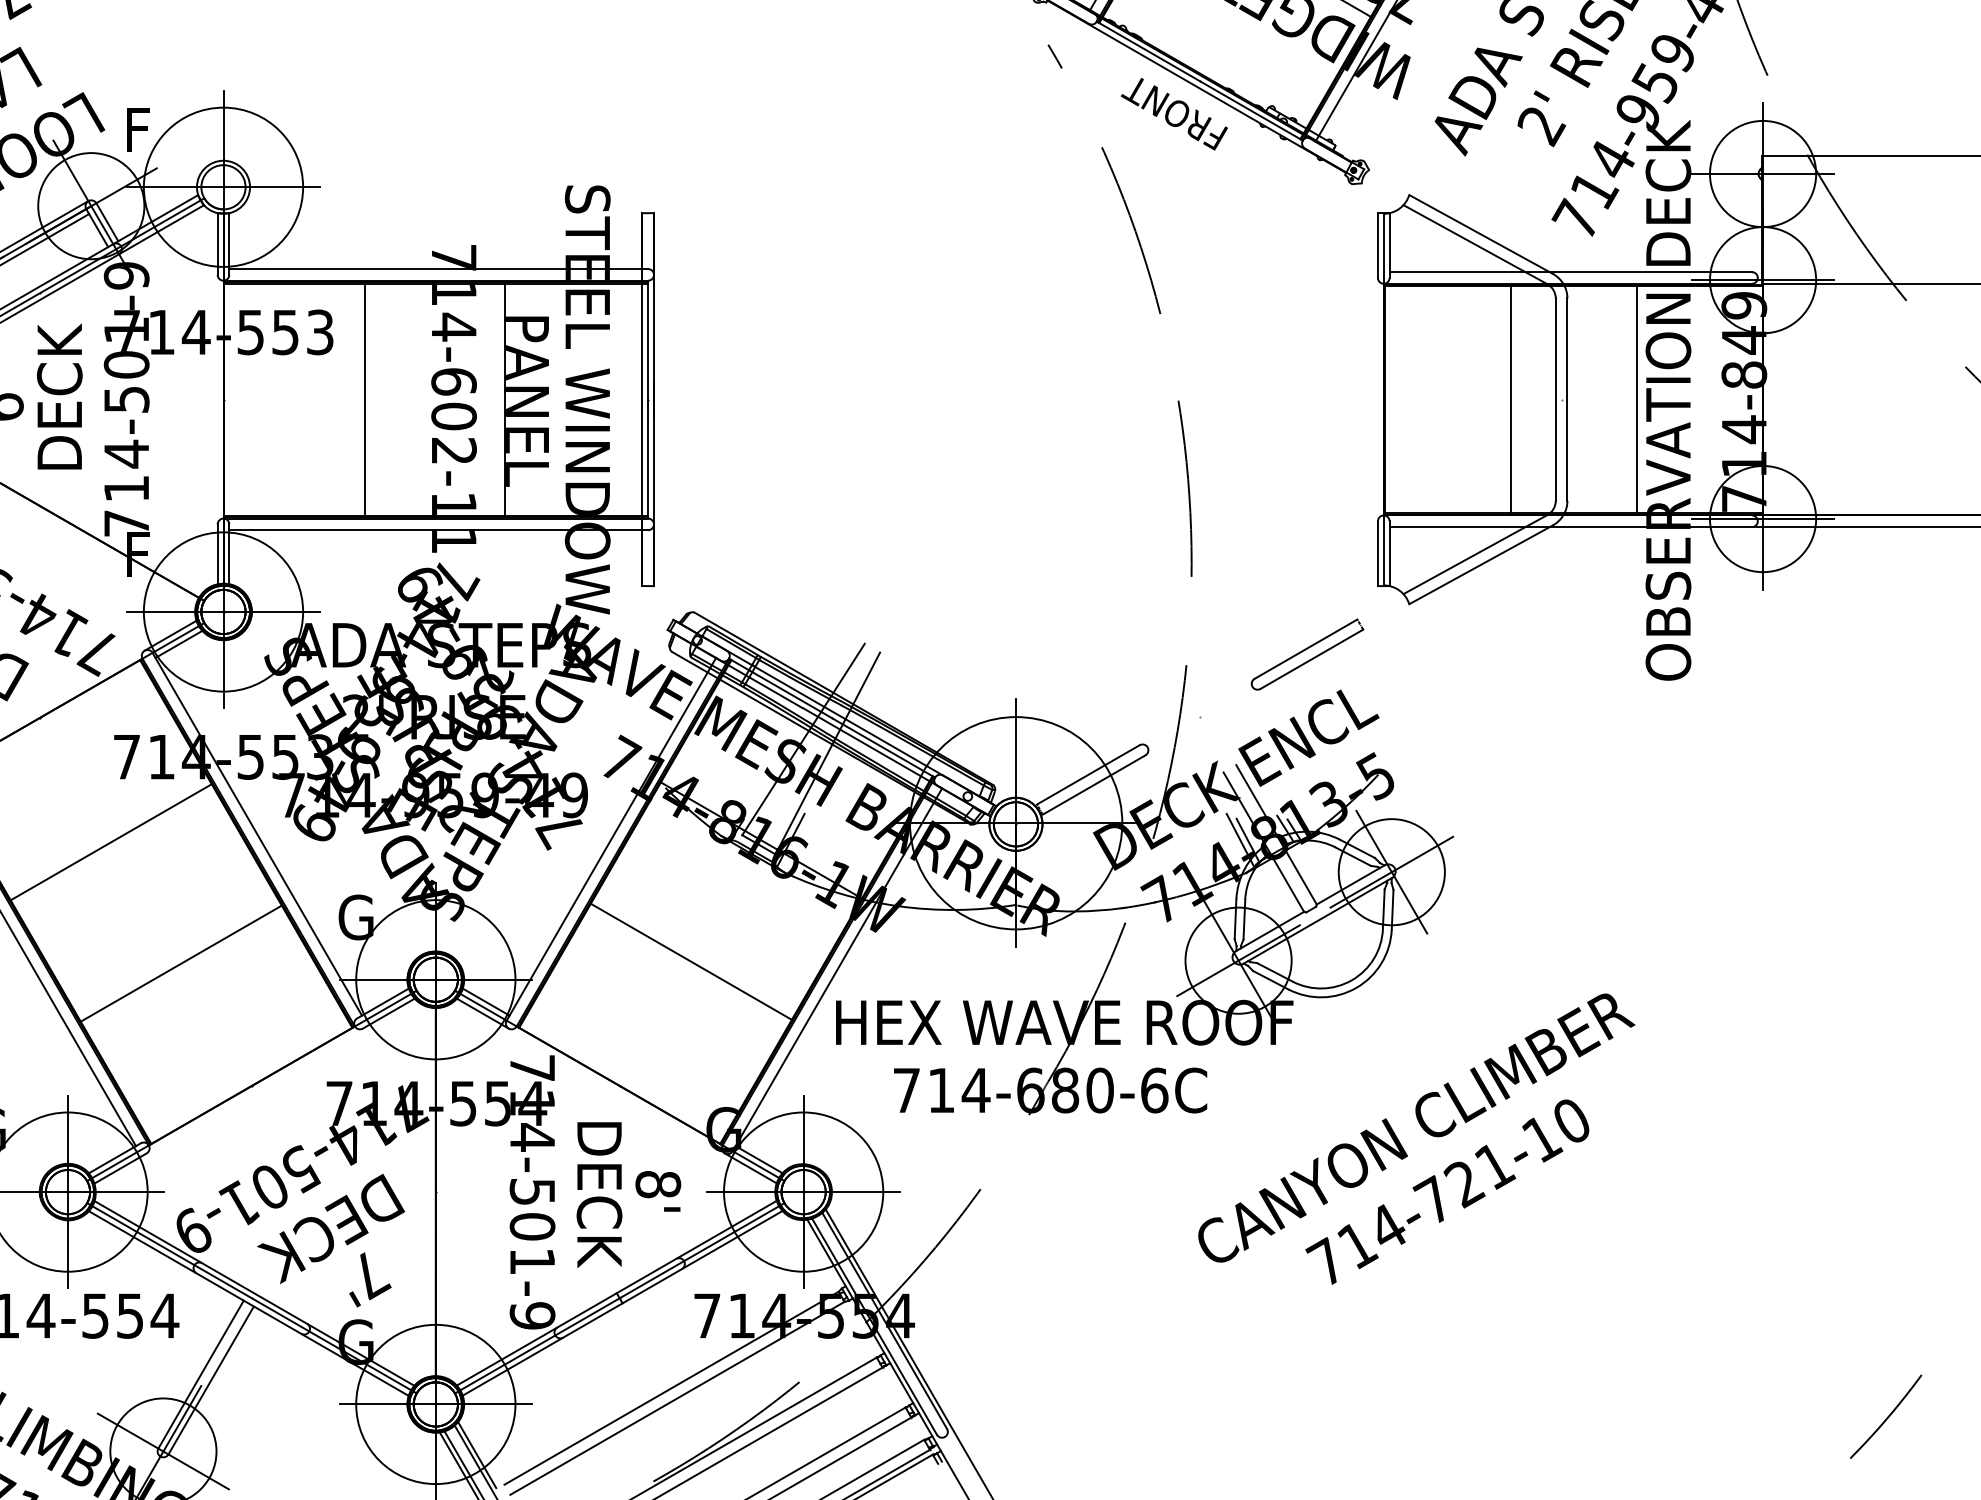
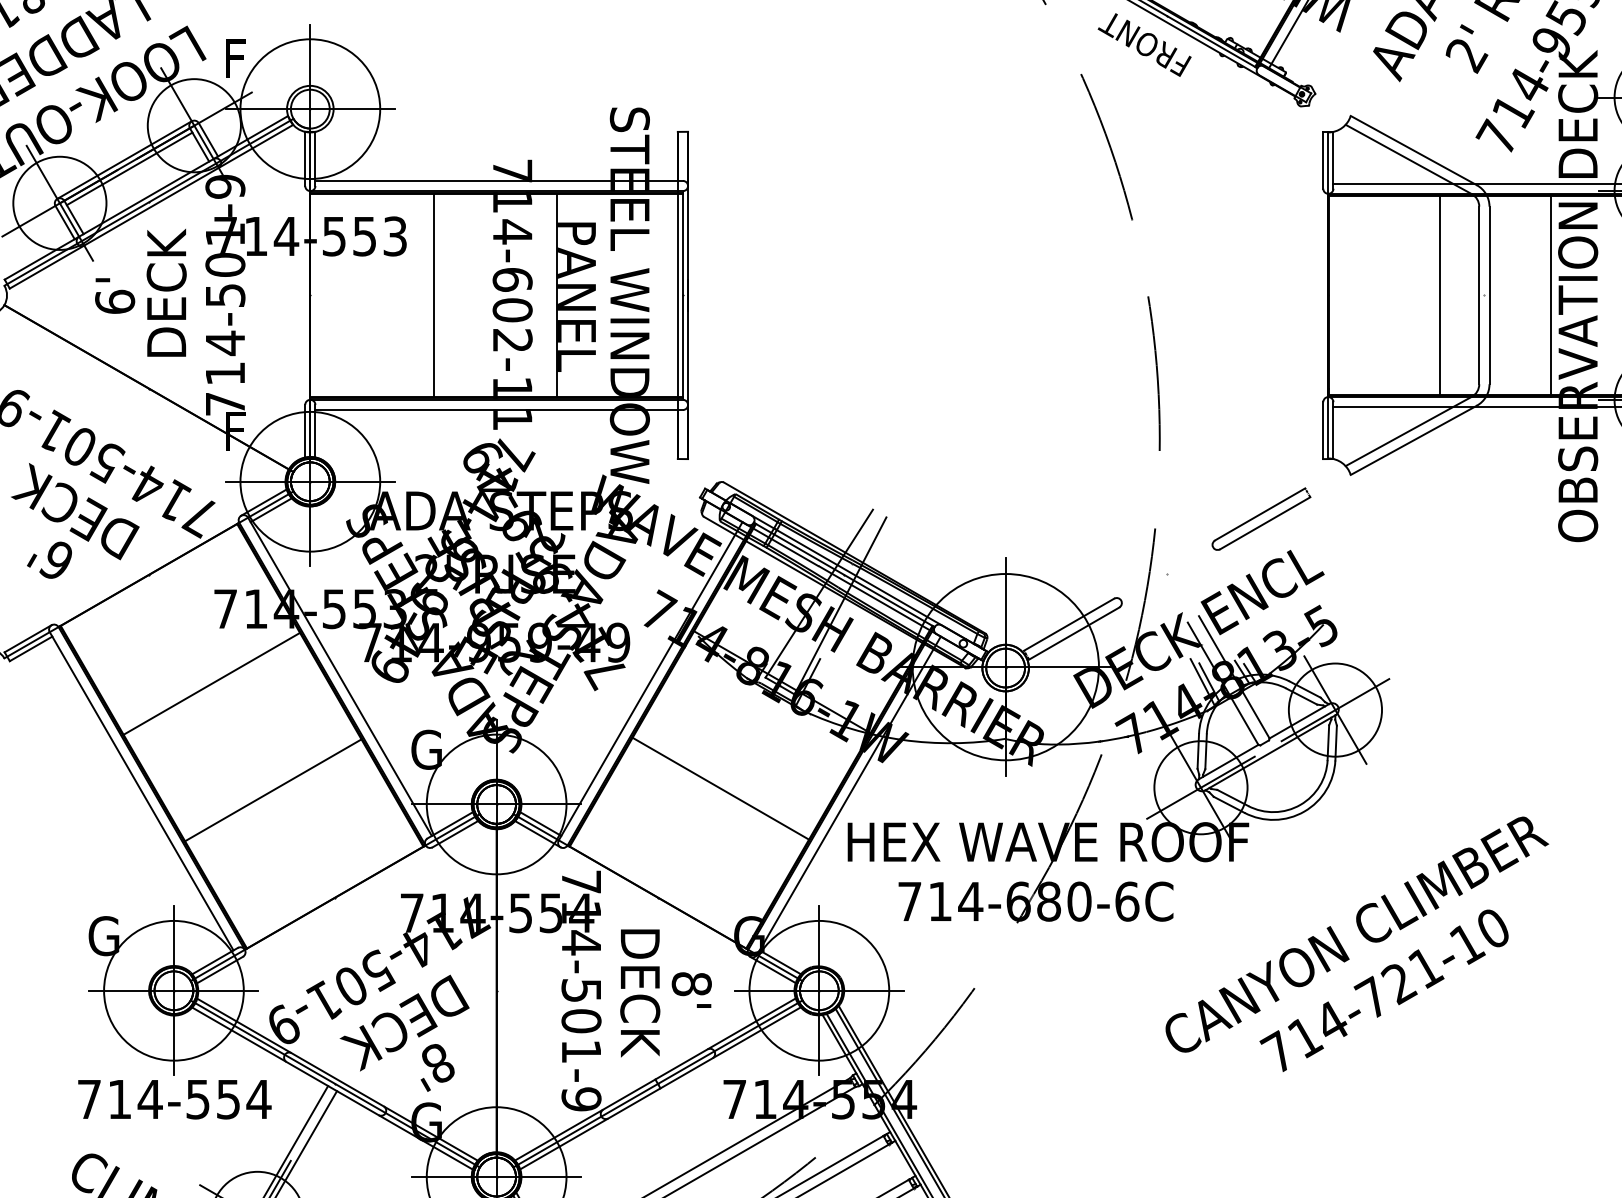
text: (370, 1276) -> (439, 1064), 7' -> 8'

